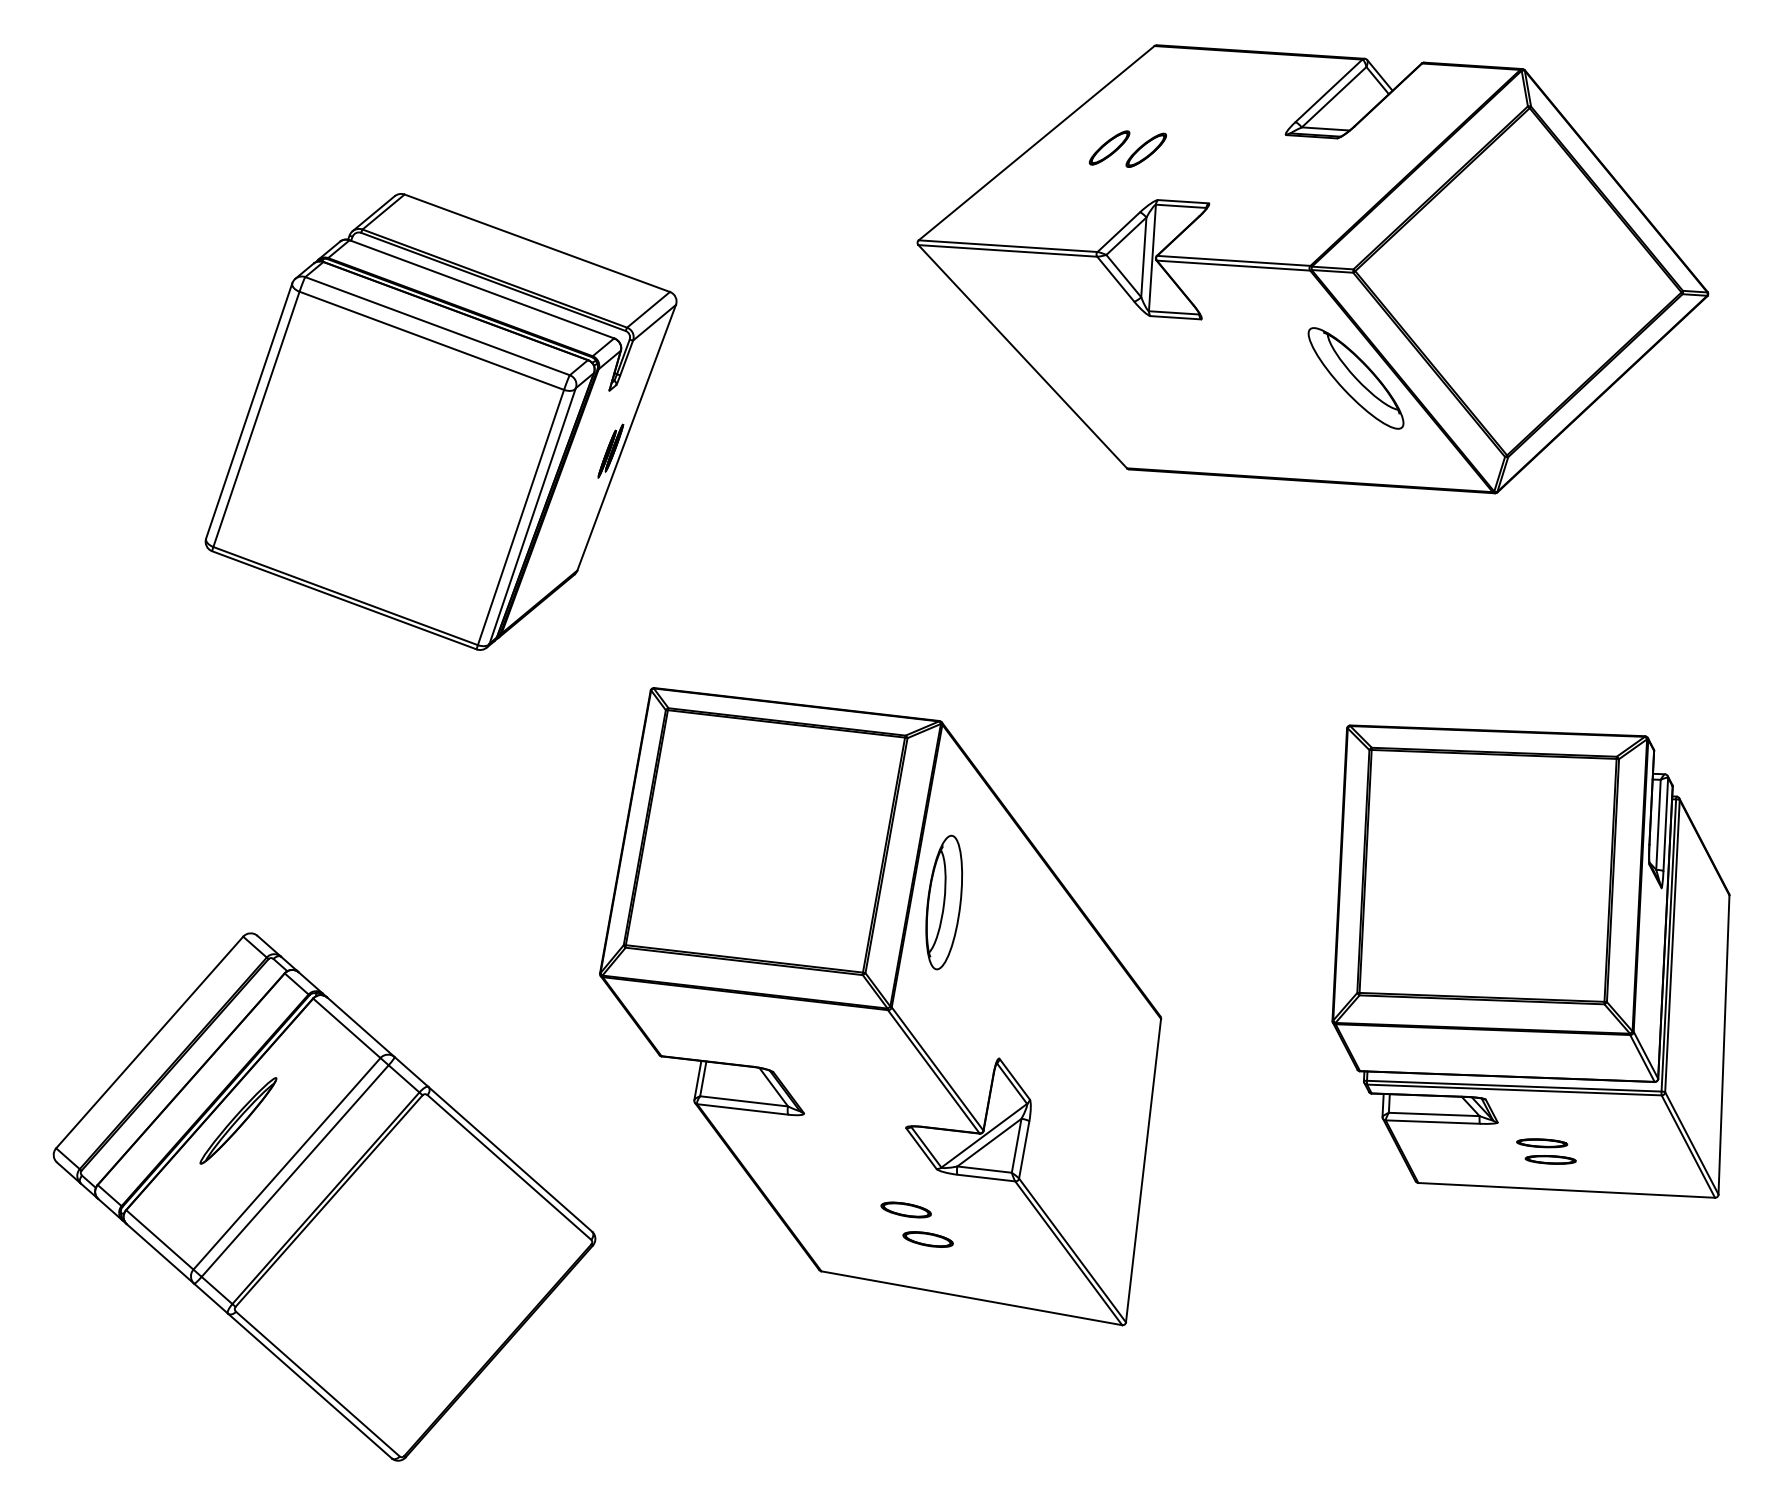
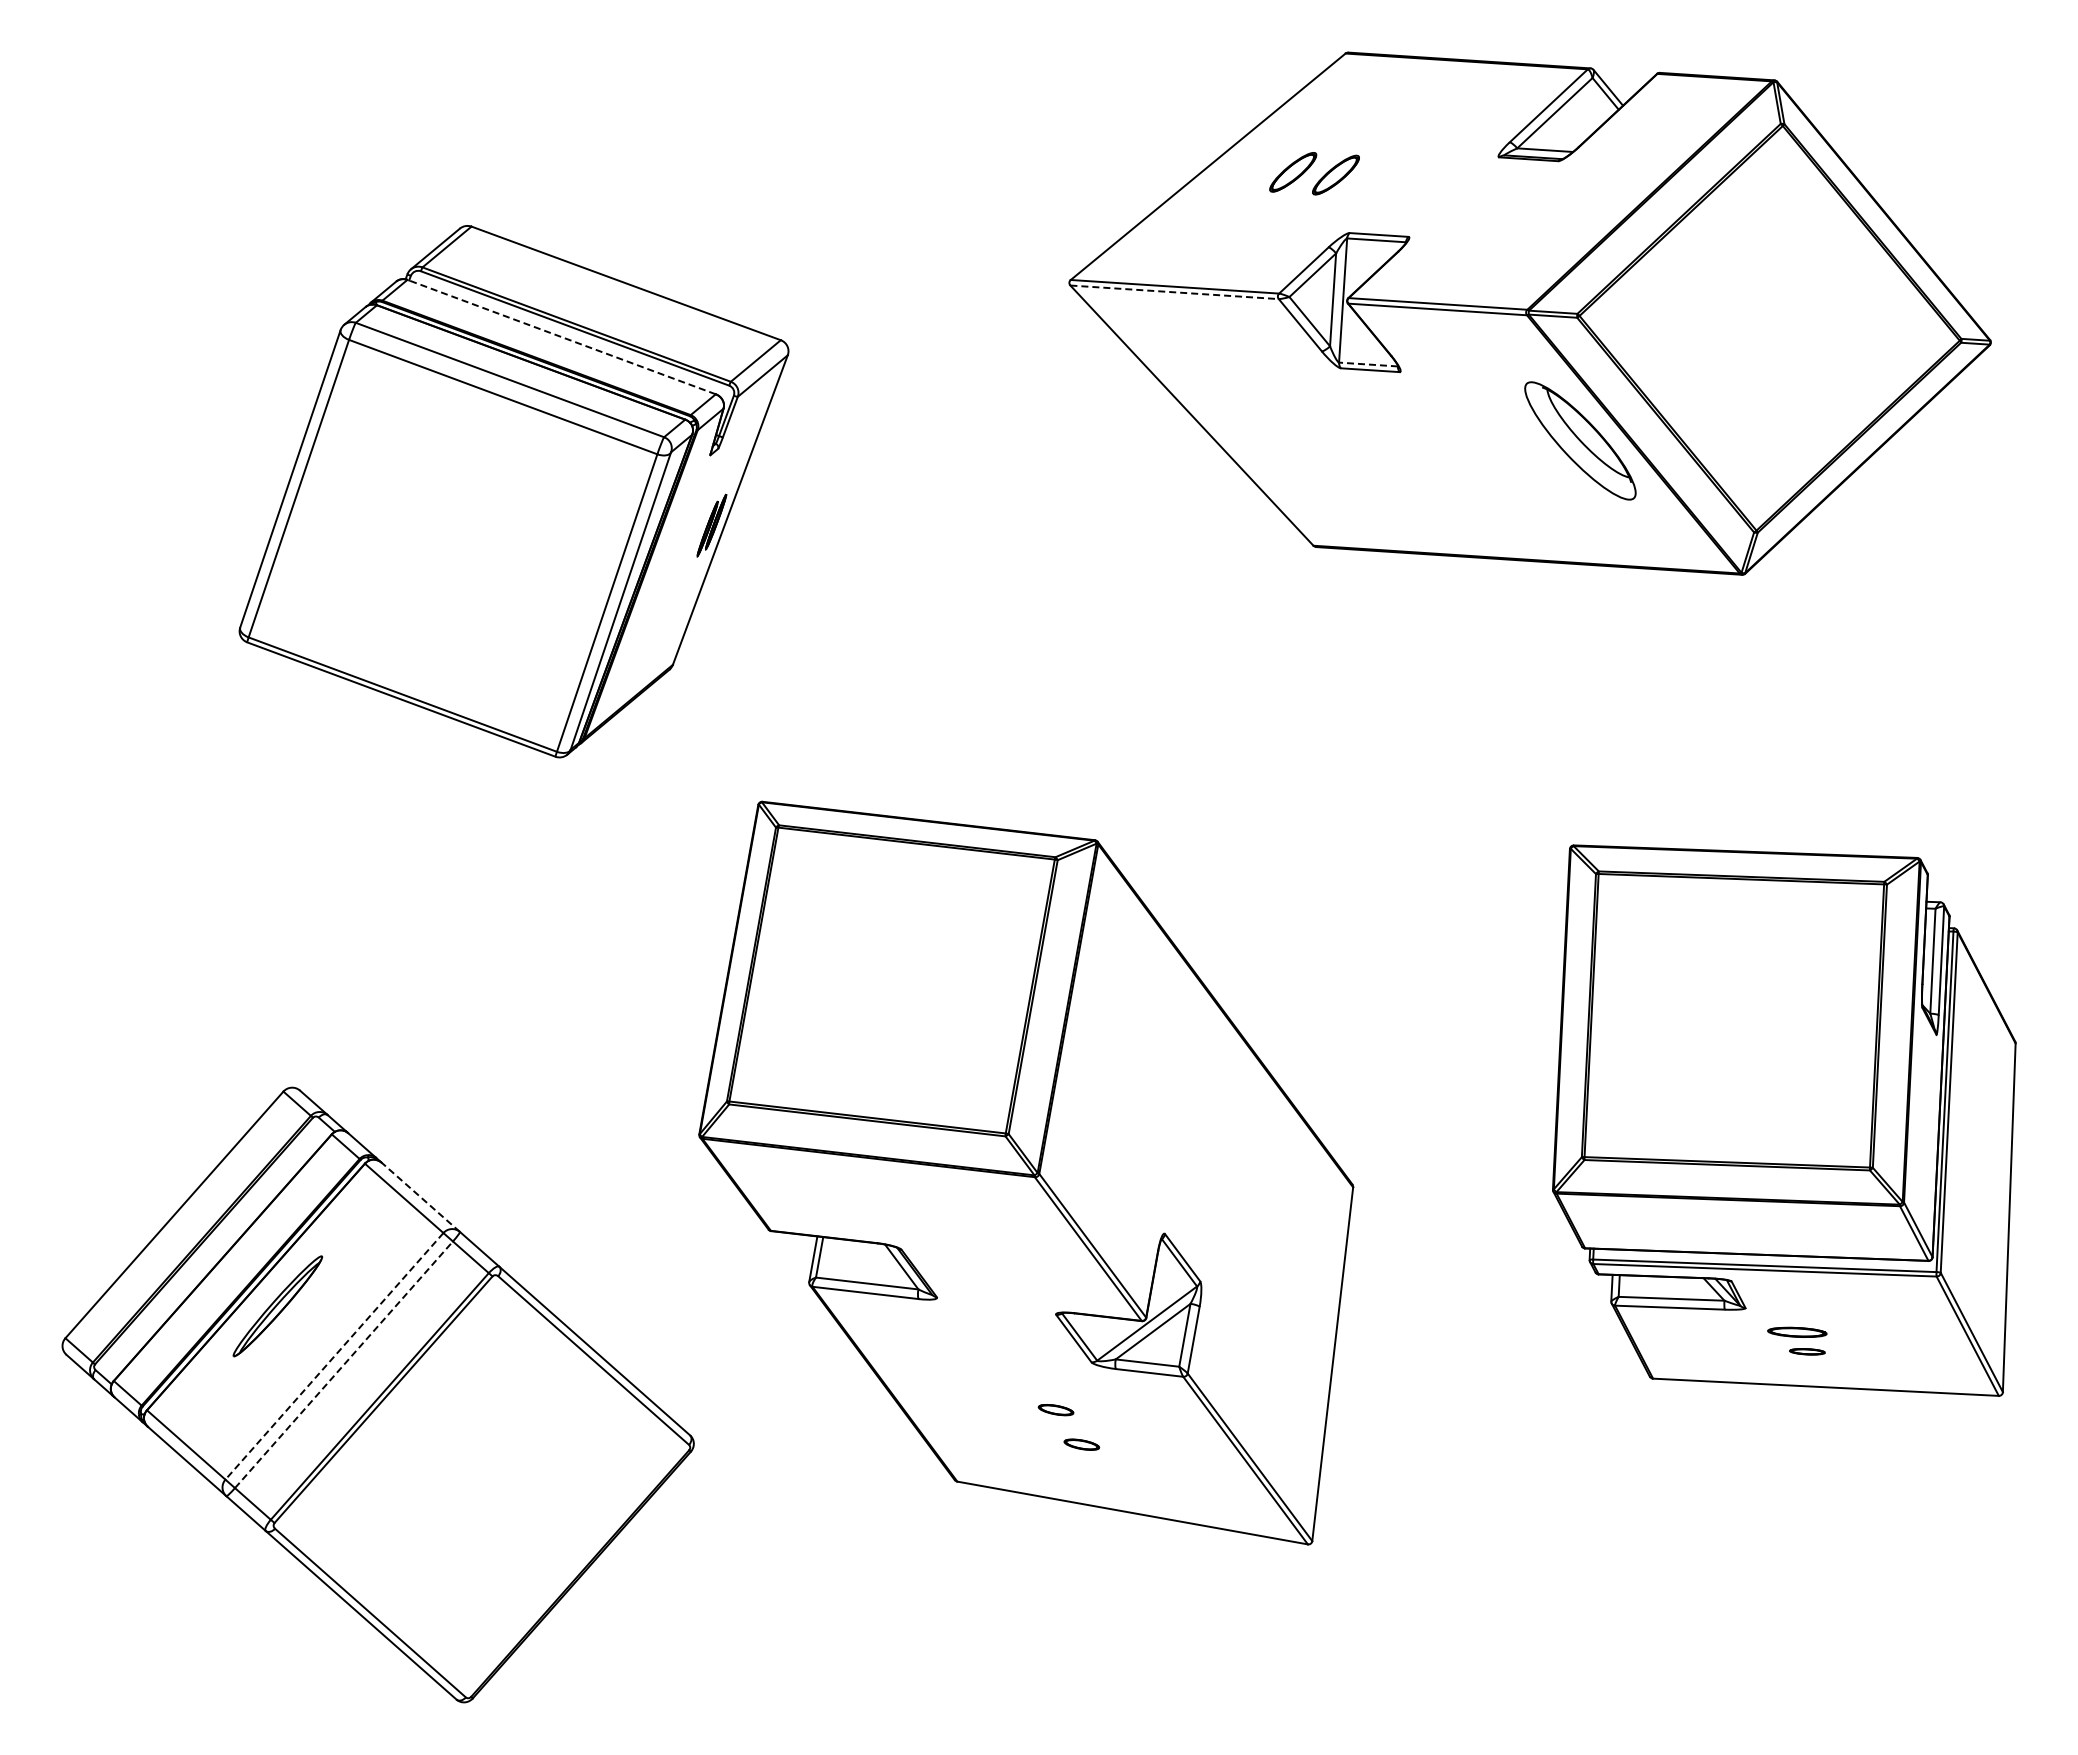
line: (1008, 251) -> (1175, 292), solid -> dashed
line: (481, 288) -> (561, 336), solid -> dashed
line: (1173, 312) -> (1367, 364), solid -> dashed
part: (944, 902) -> (1100, 1051), removed
line: (360, 1026) -> (420, 1196), solid -> dashed
part: (1550, 1159) -> (1807, 1351), size x0.6
line: (287, 1163) -> (334, 1356), solid -> dashed
line: (294, 1170) -> (343, 1364), solid -> dashed
part: (905, 1209) -> (1055, 1409), size x0.6
part: (927, 1239) -> (1081, 1444), size x0.6

